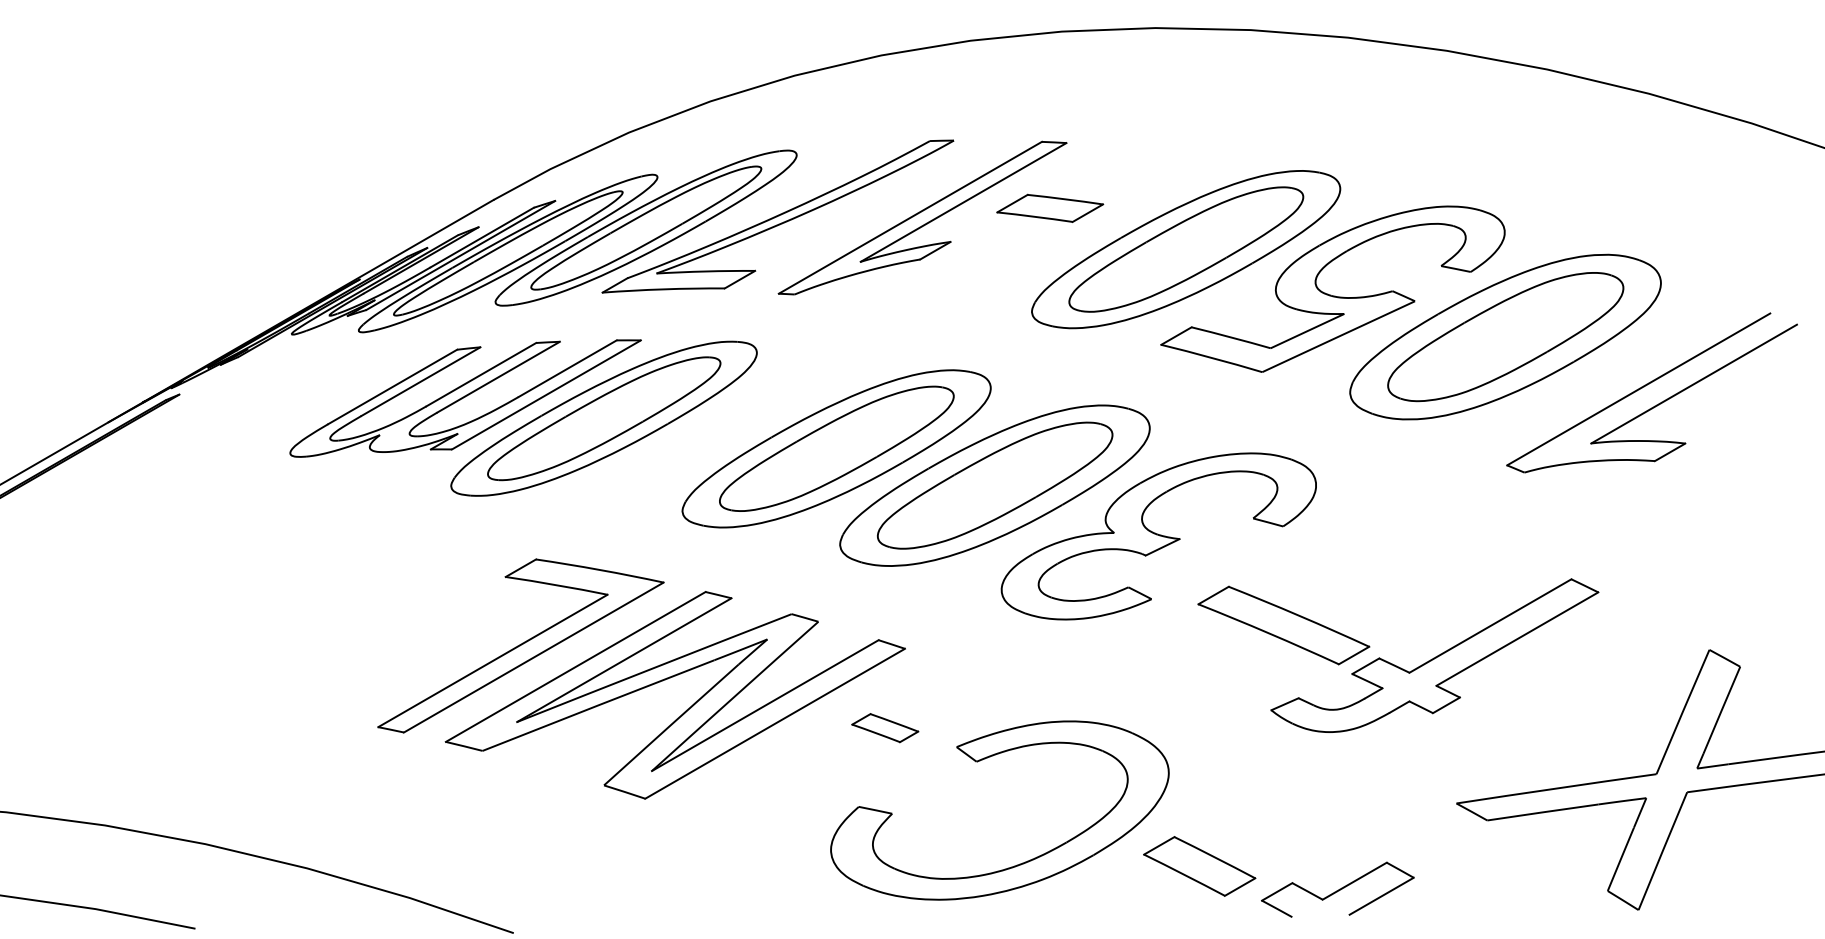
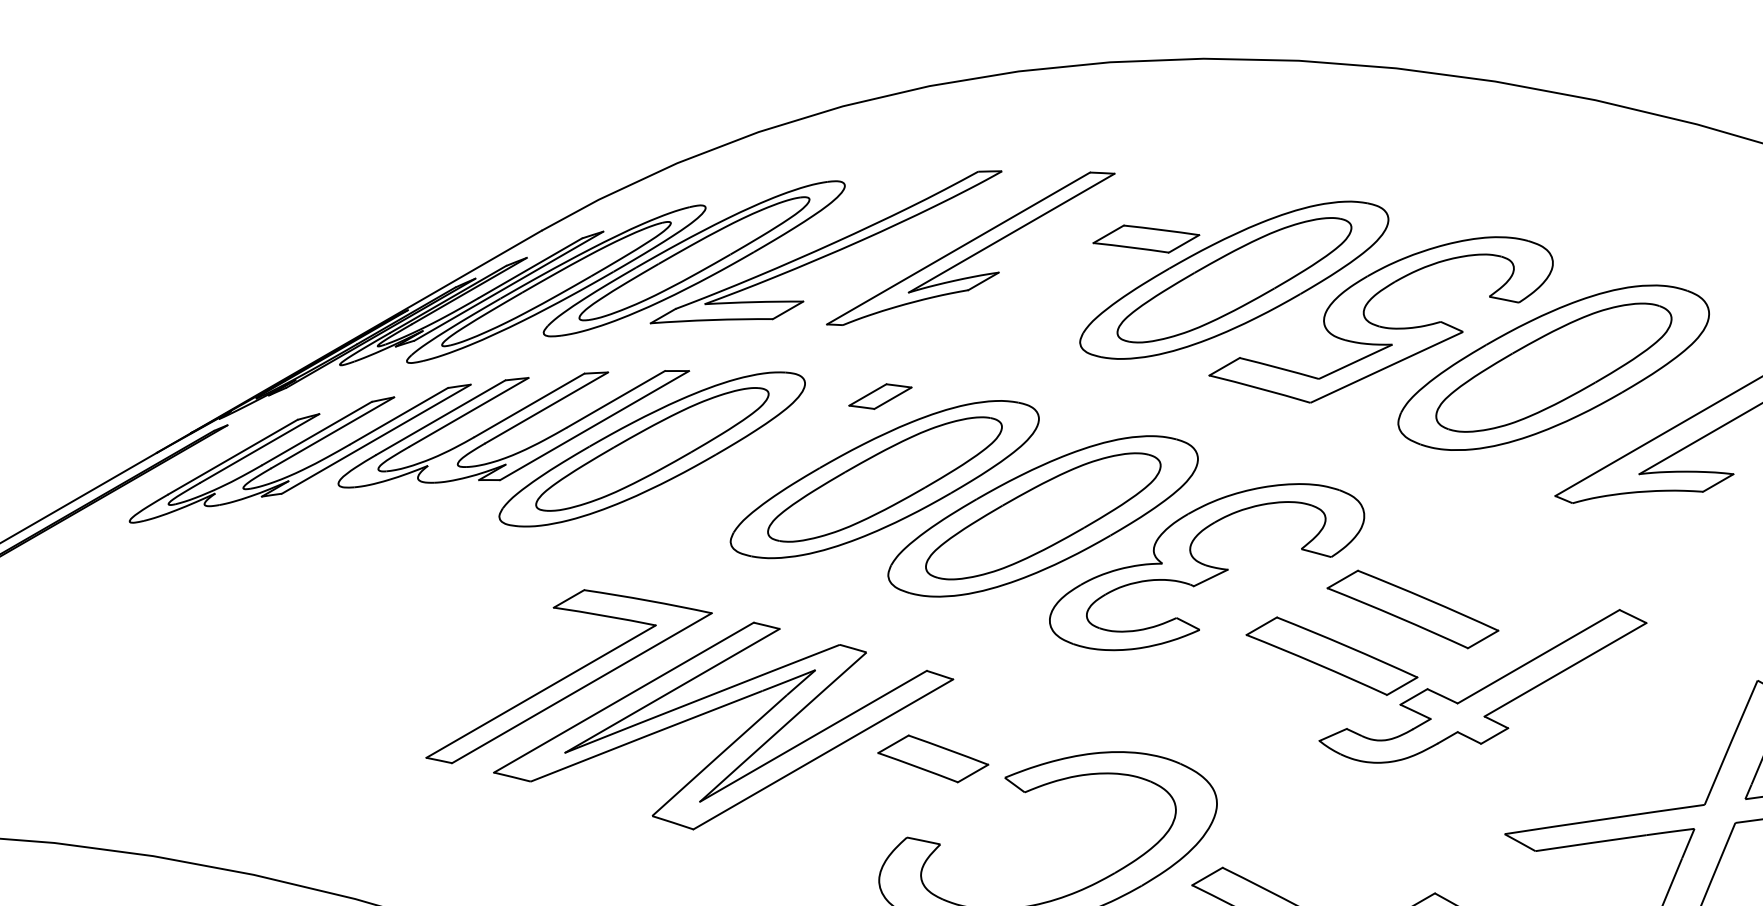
part: (1050, 207) -> (1146, 238), moved
part: (832, 365) -> (880, 396), added
part: (251, 422) -> (299, 453), added
part: (1364, 578) -> (1412, 609), added
part: (885, 727) -> (933, 758), size x1.67

